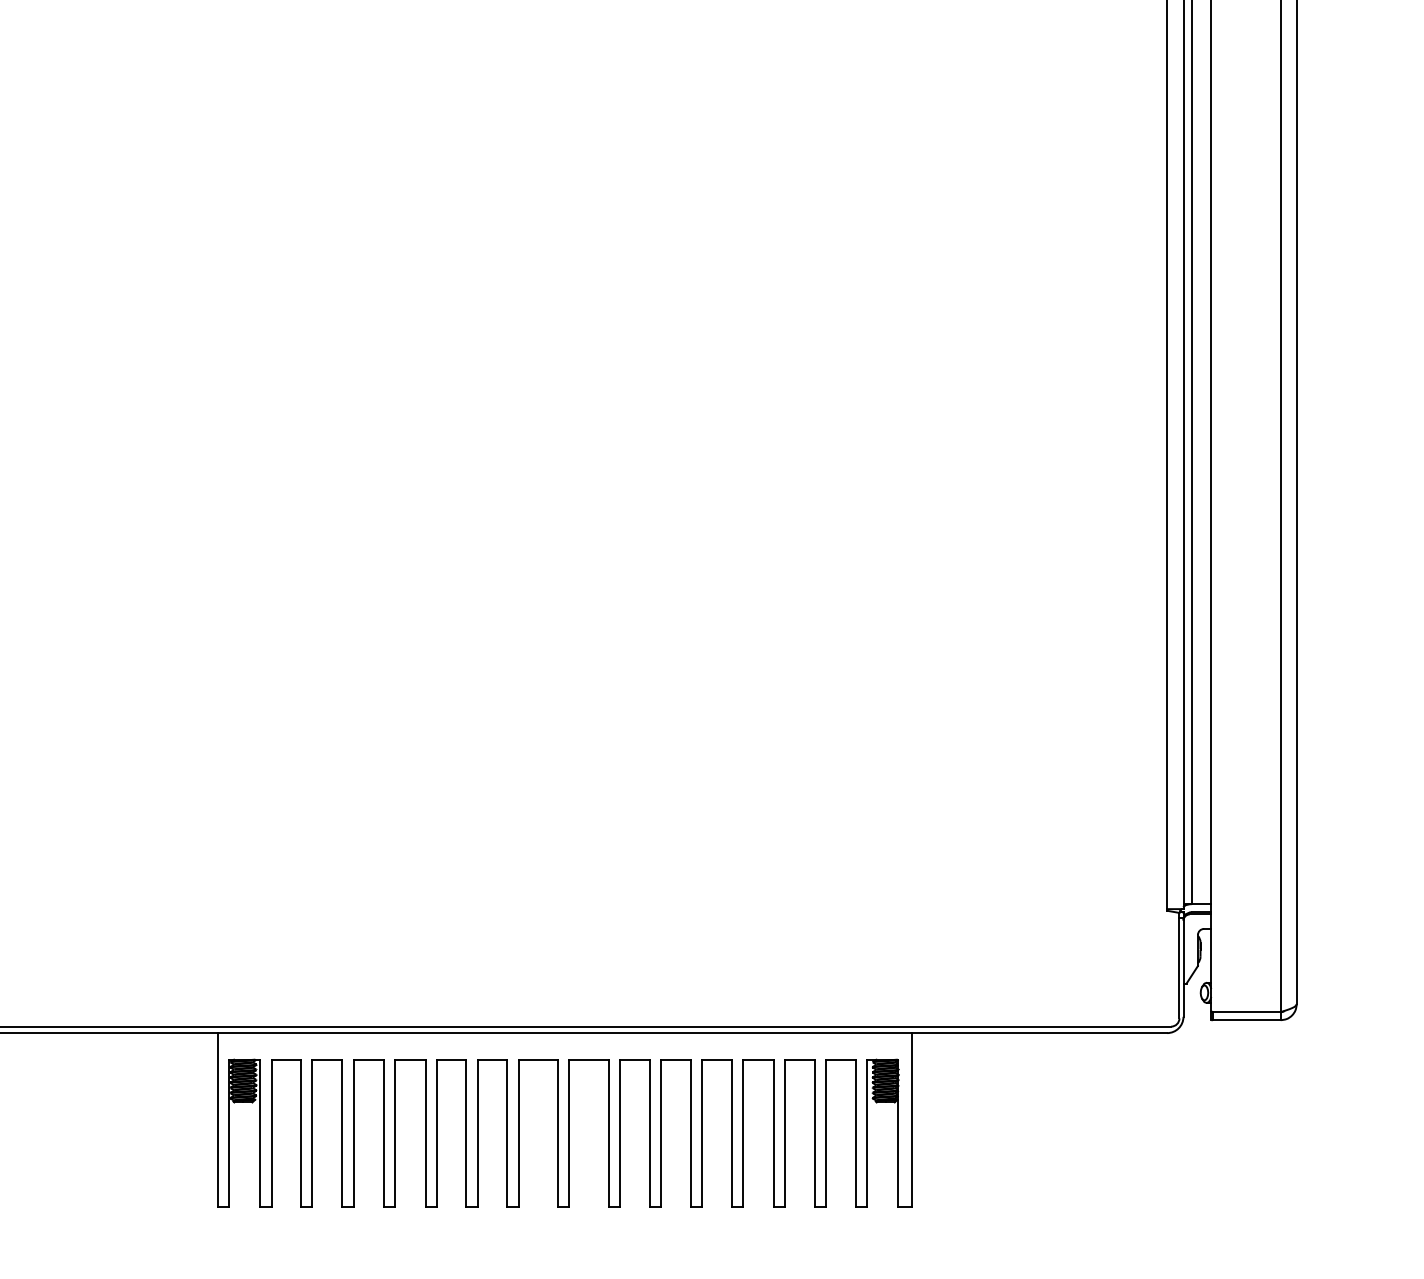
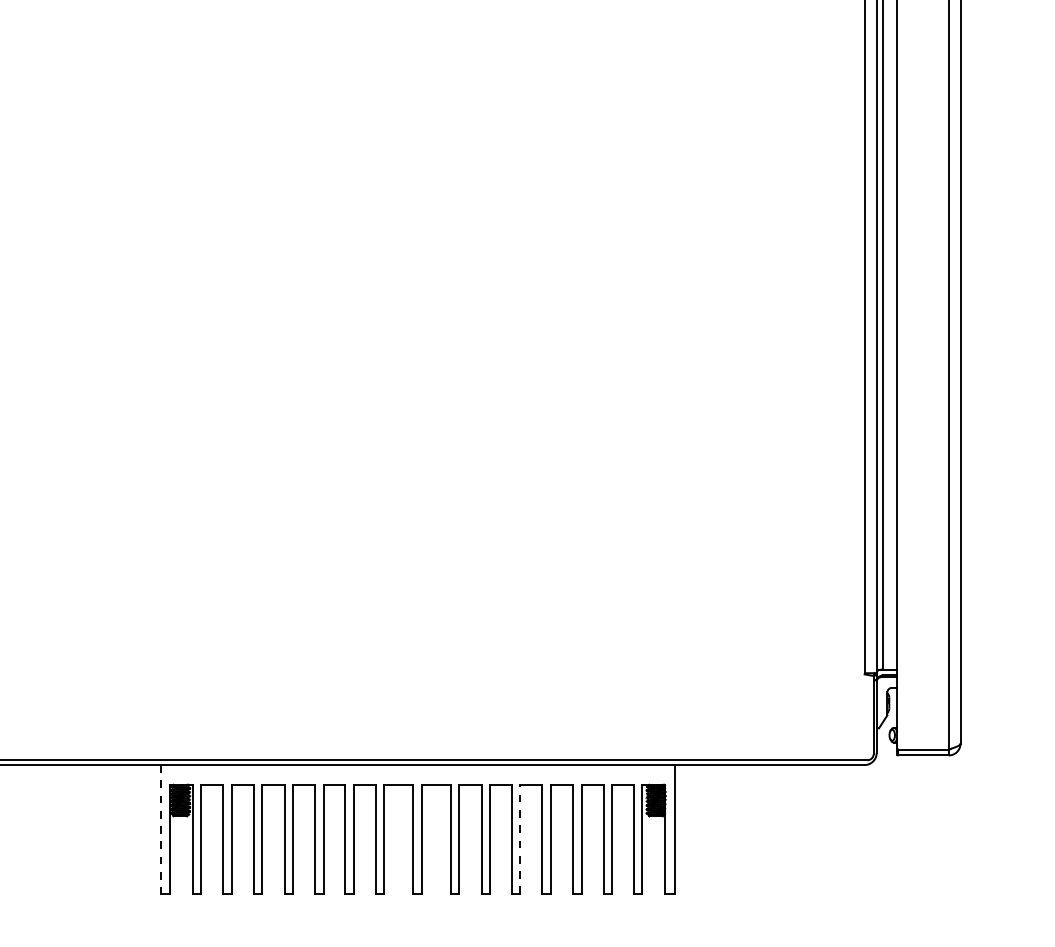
line: (217, 1120) -> (161, 829), solid -> dashed
line: (702, 1133) -> (520, 839), solid -> dashed

